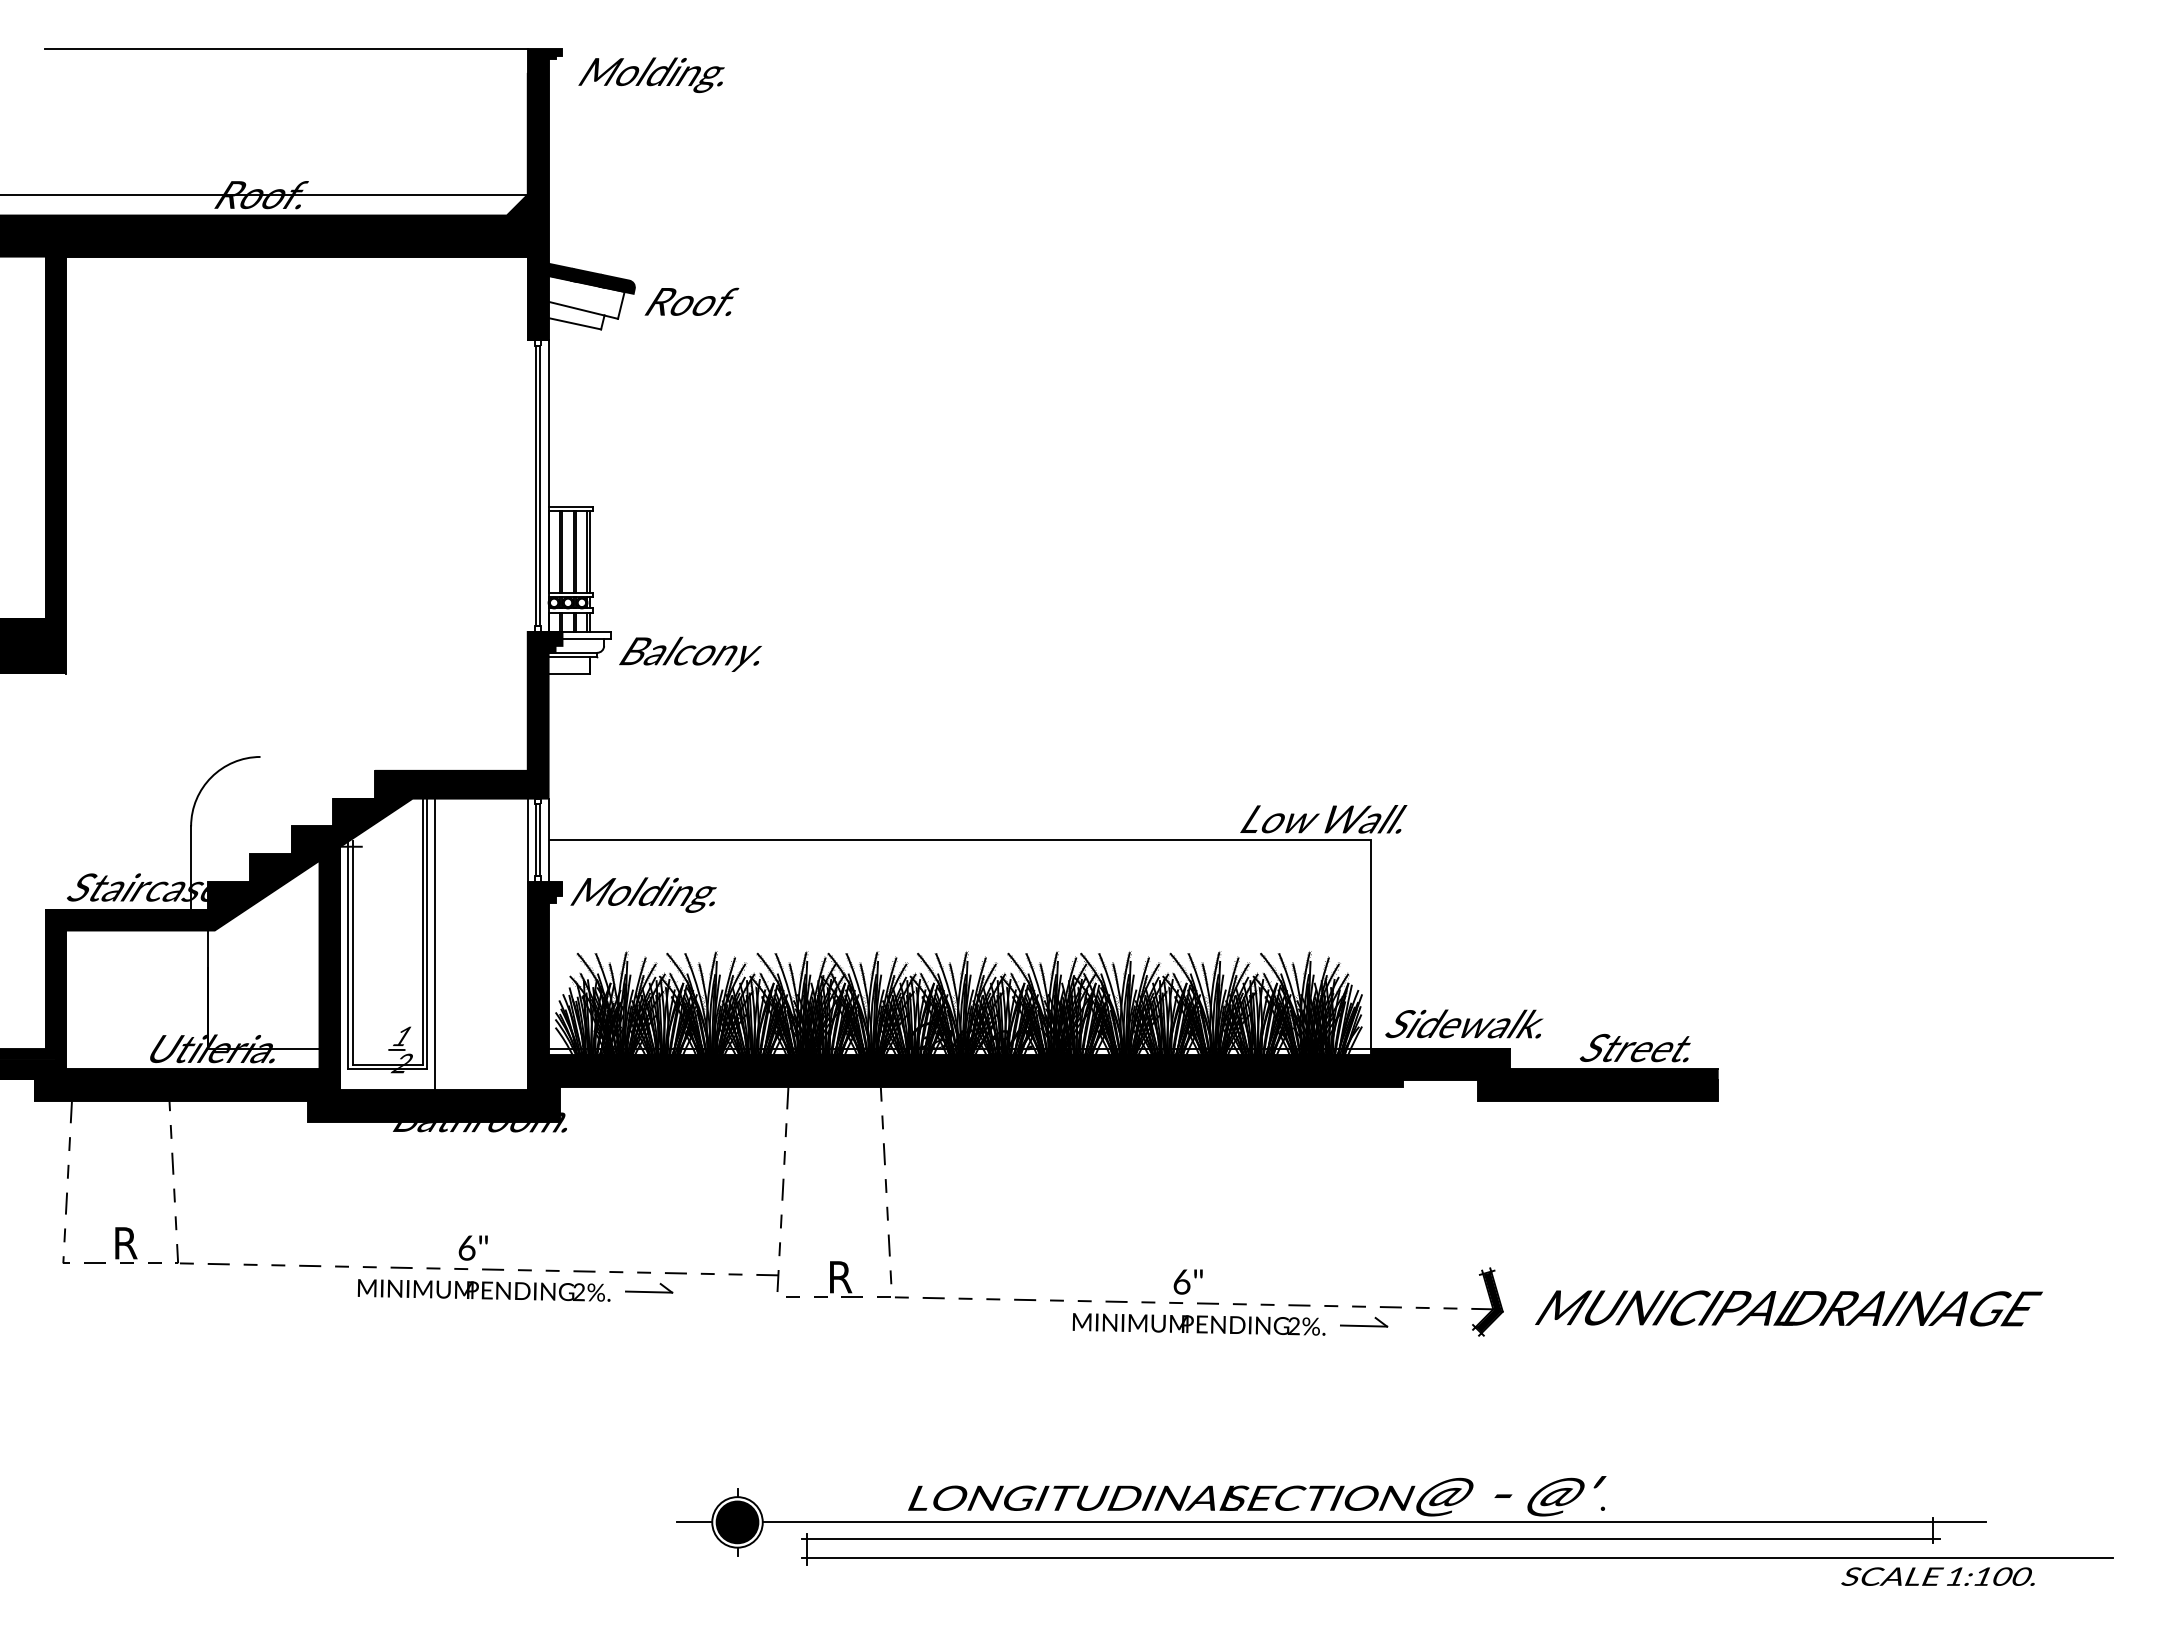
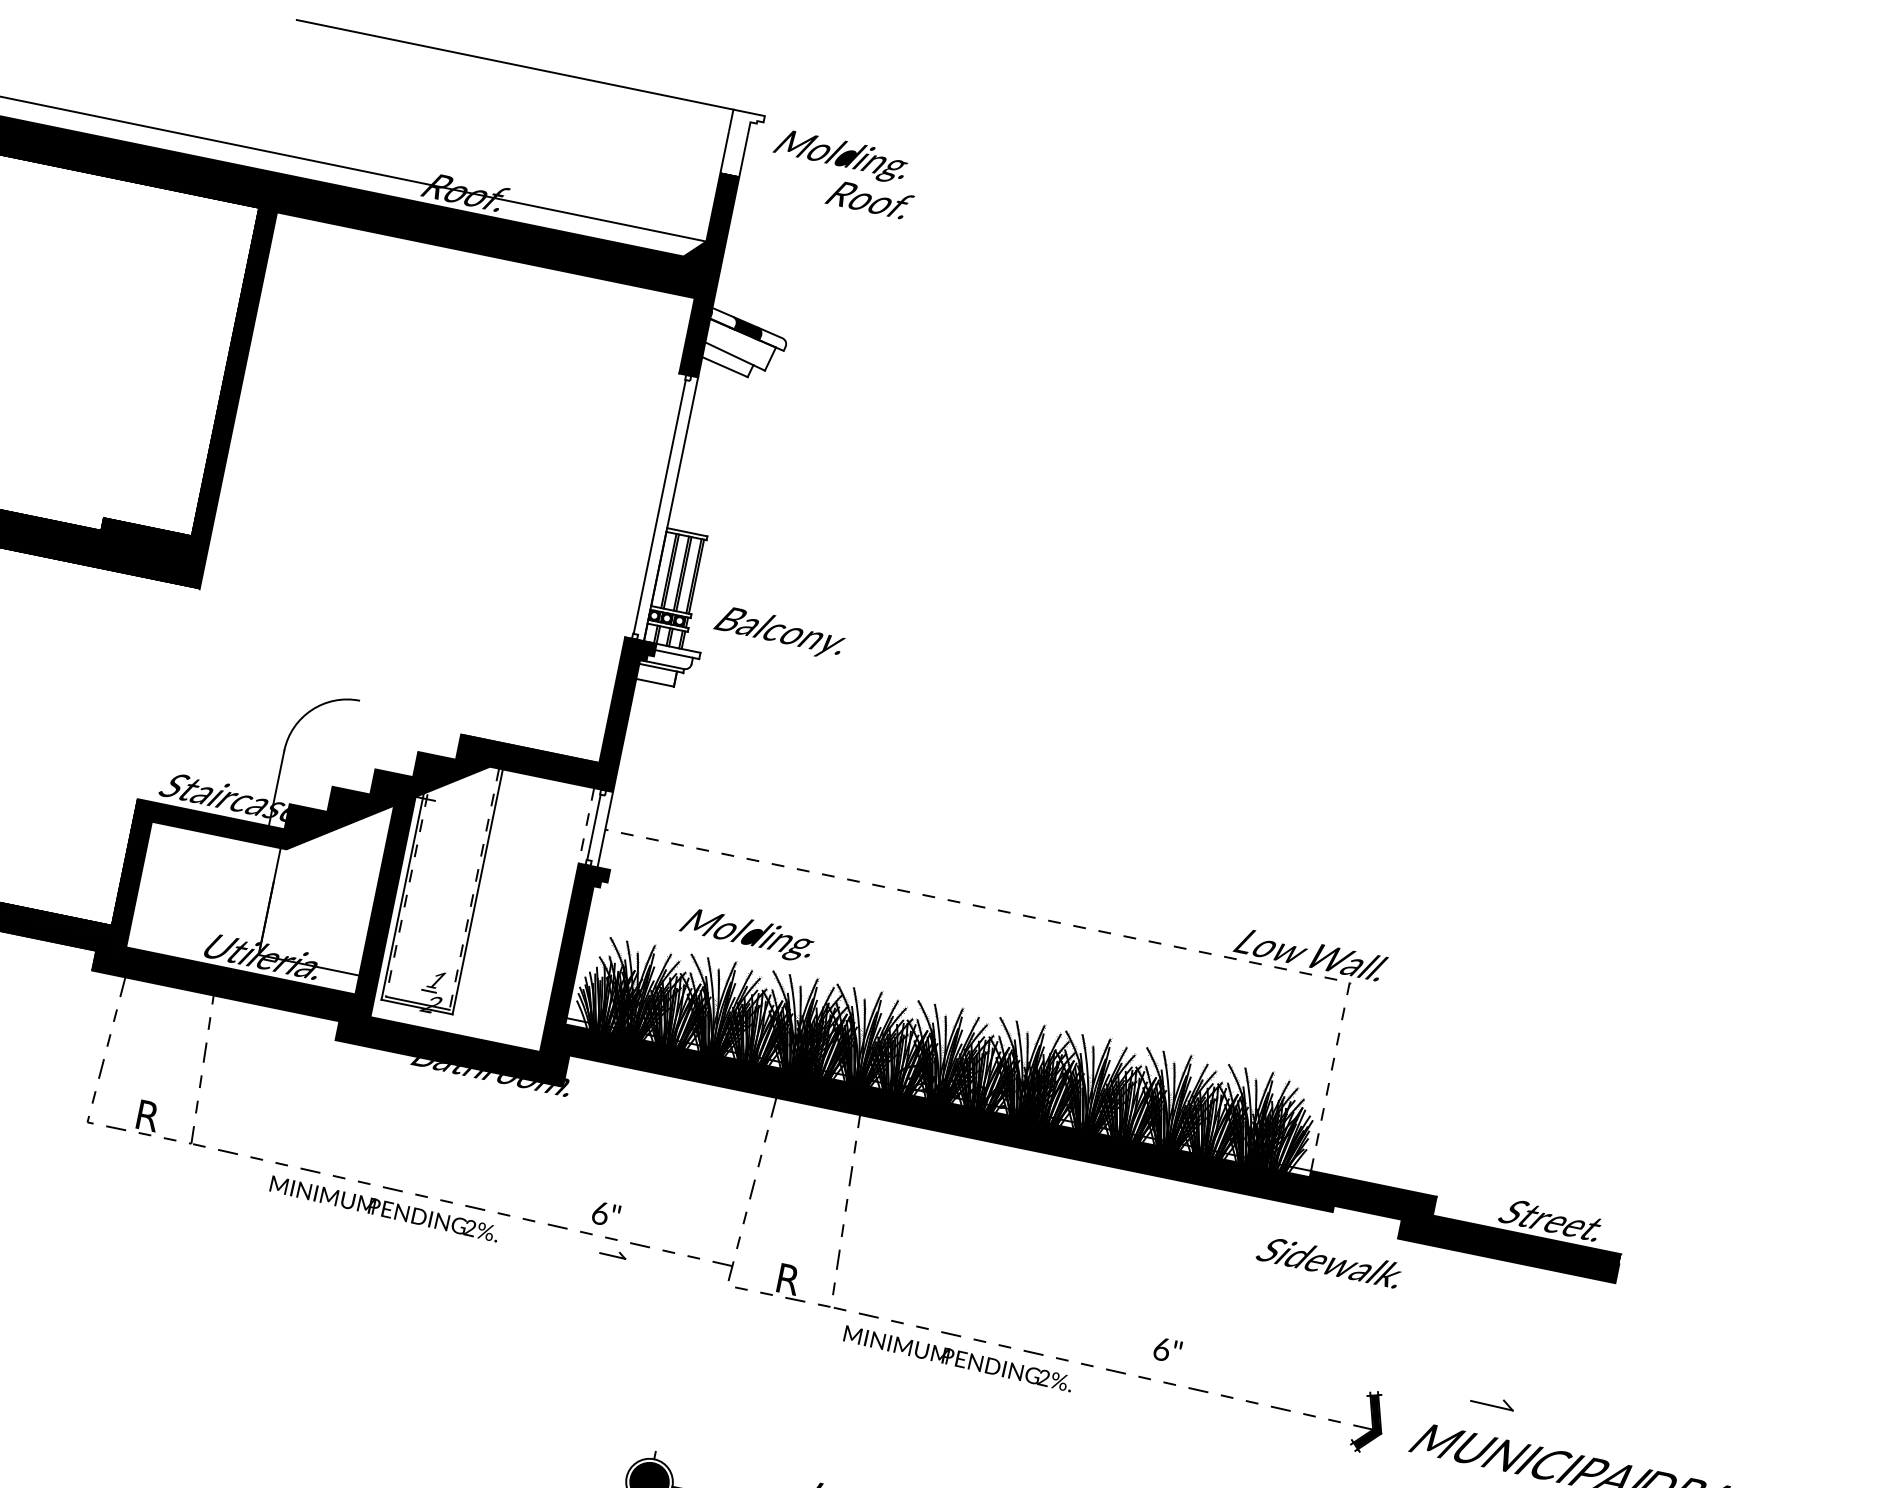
fill: (544, 86) -> (741, 146), removed
fill: (562, 272) -> (723, 318), removed
fill: (617, 283) -> (771, 338), removed
text: (691, 301) -> (869, 199), moved
line: (540, 486) -> (663, 508), removed
text: (690, 653) -> (779, 631), moved
line: (527, 840) -> (586, 825), solid -> dashed
line: (540, 840) -> (597, 828), removed
line: (1064, 840) -> (1072, 925), solid -> dashed
text: (643, 894) -> (746, 934), moved
line: (422, 932) -> (474, 889), solid -> dashed
line: (434, 944) -> (482, 902), removed
line: (352, 953) -> (406, 895), solid -> dashed
text: (1464, 1023) -> (1329, 1261), moved
text: (472, 1247) -> (605, 1213), moved
text: (1187, 1281) -> (1167, 1349), moved
part: (649, 1288) -> (613, 1254), size x0.6
text: (483, 1290) -> (383, 1208), moved
part: (1364, 1321) -> (1493, 1401), moved
text: (1198, 1324) -> (957, 1358), moved
line: (694, 1522) -> (610, 1474), removed

